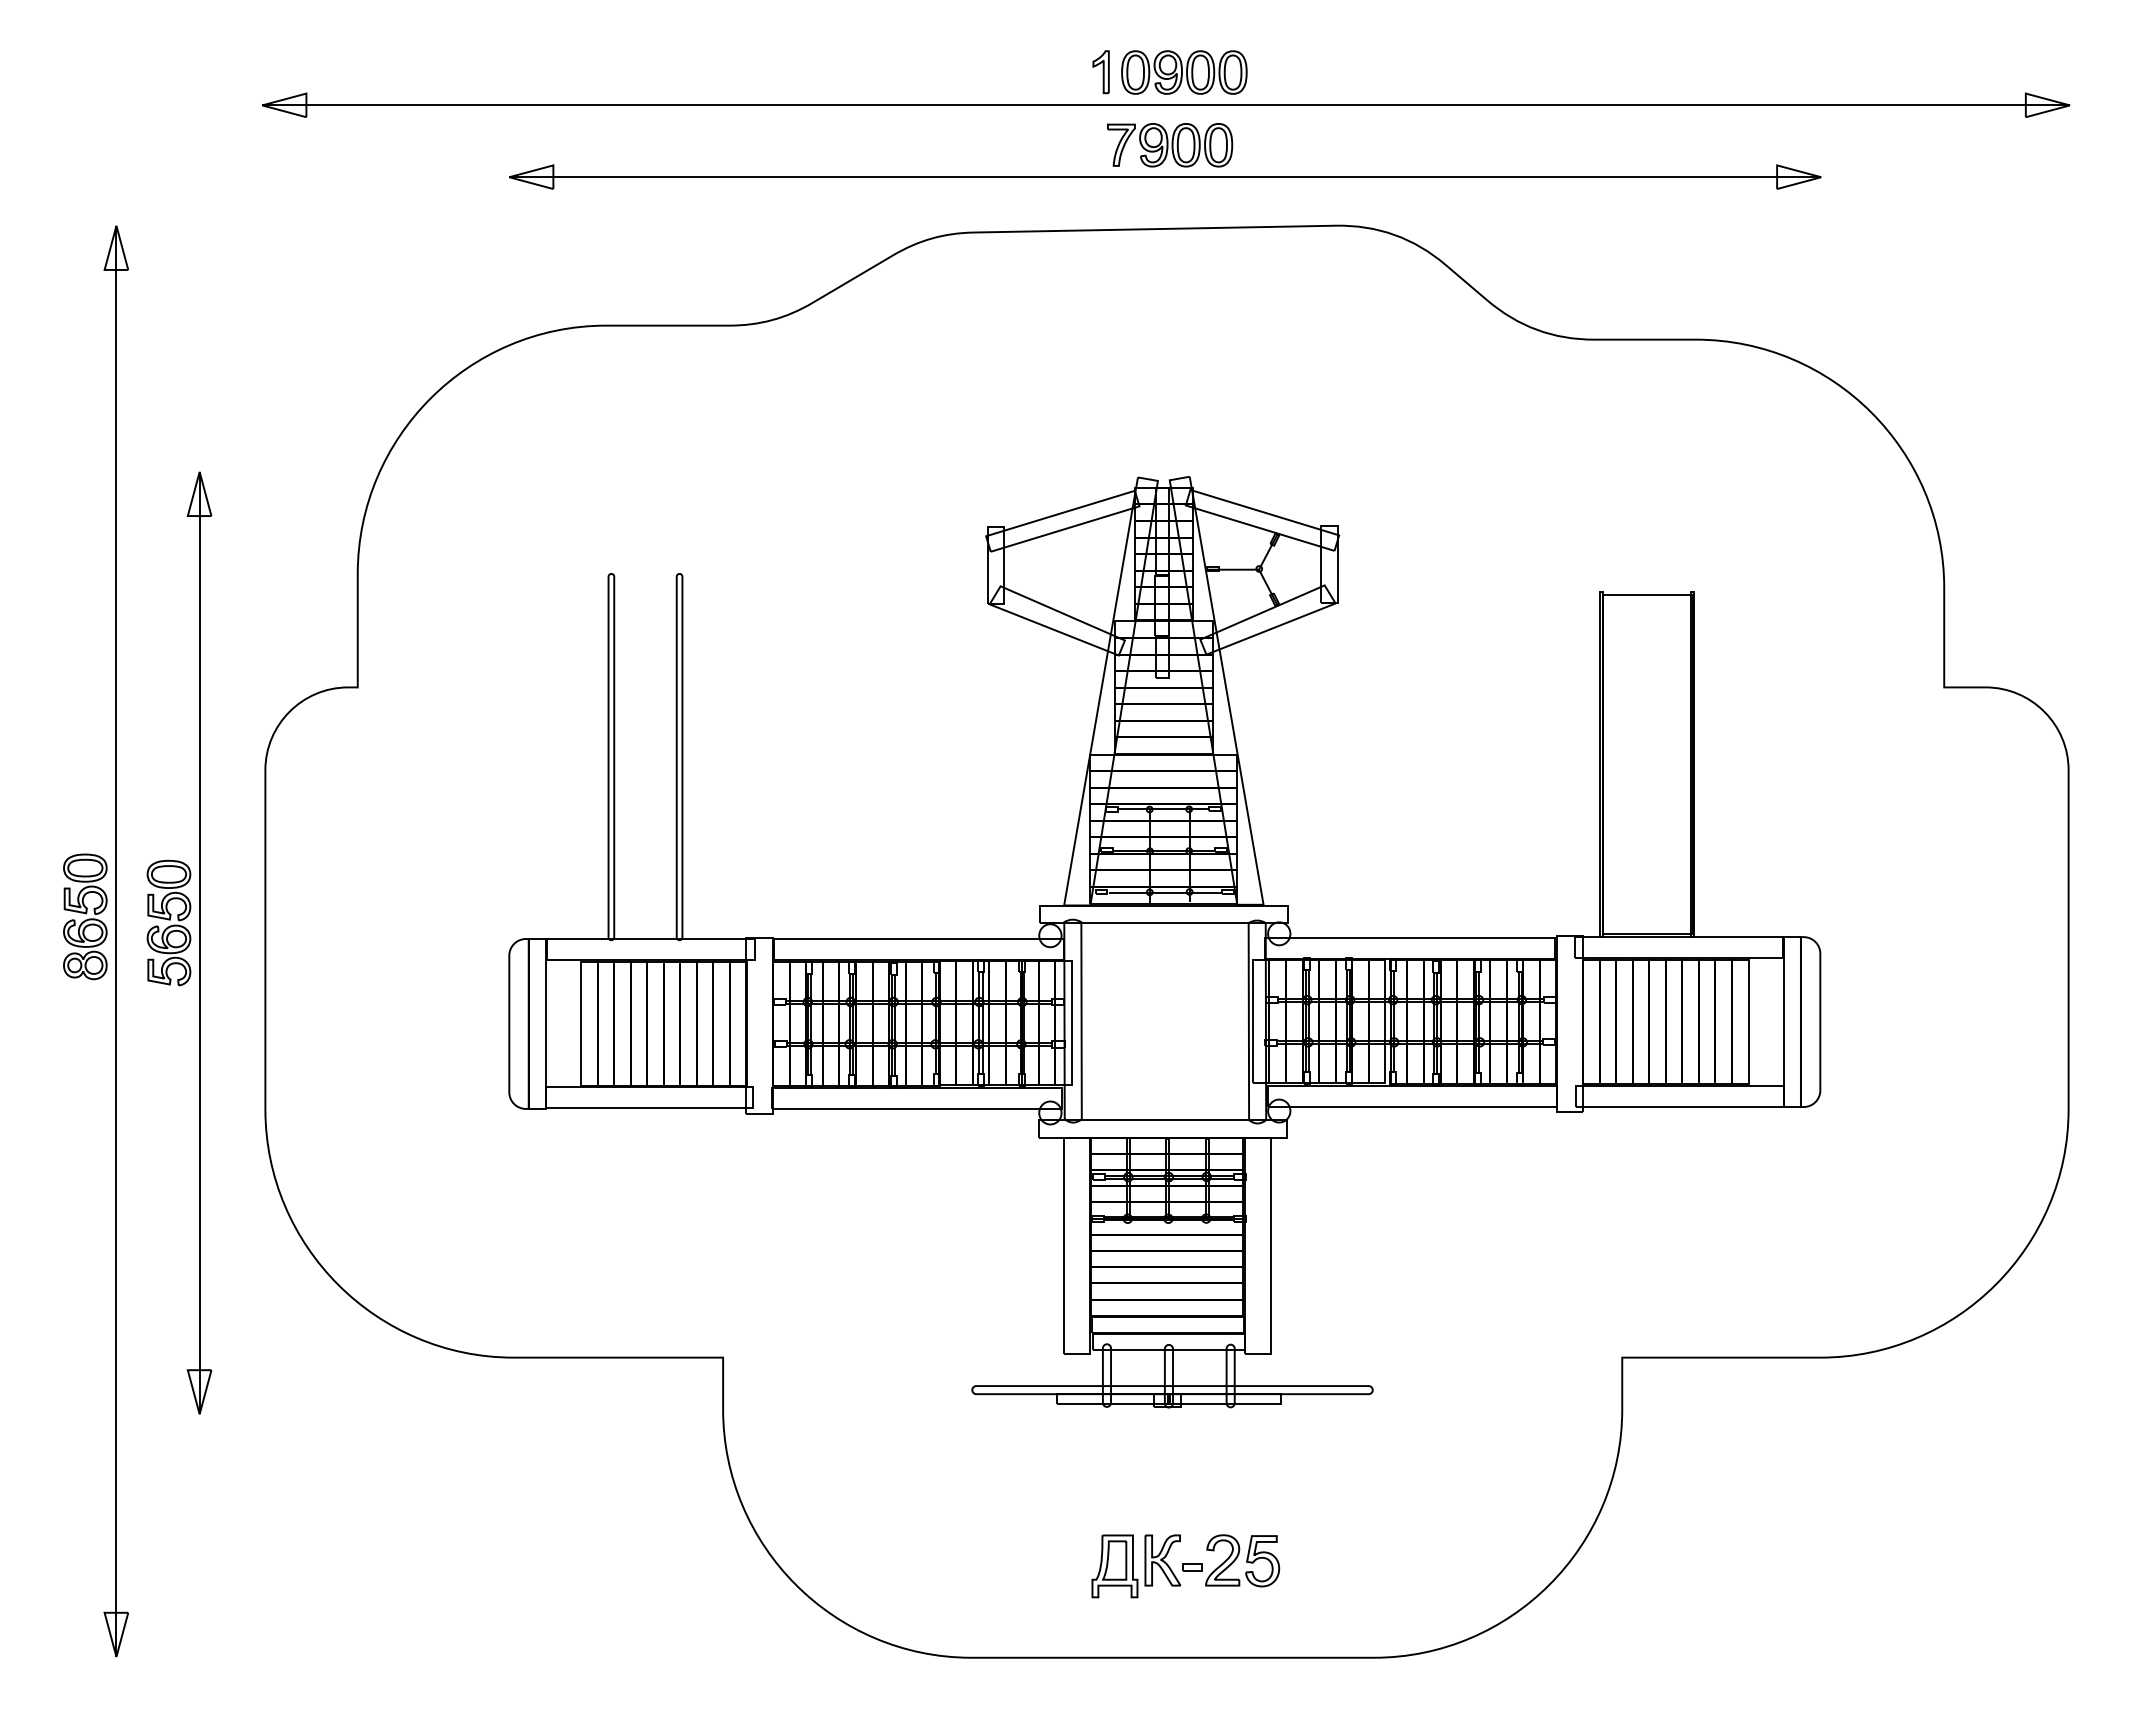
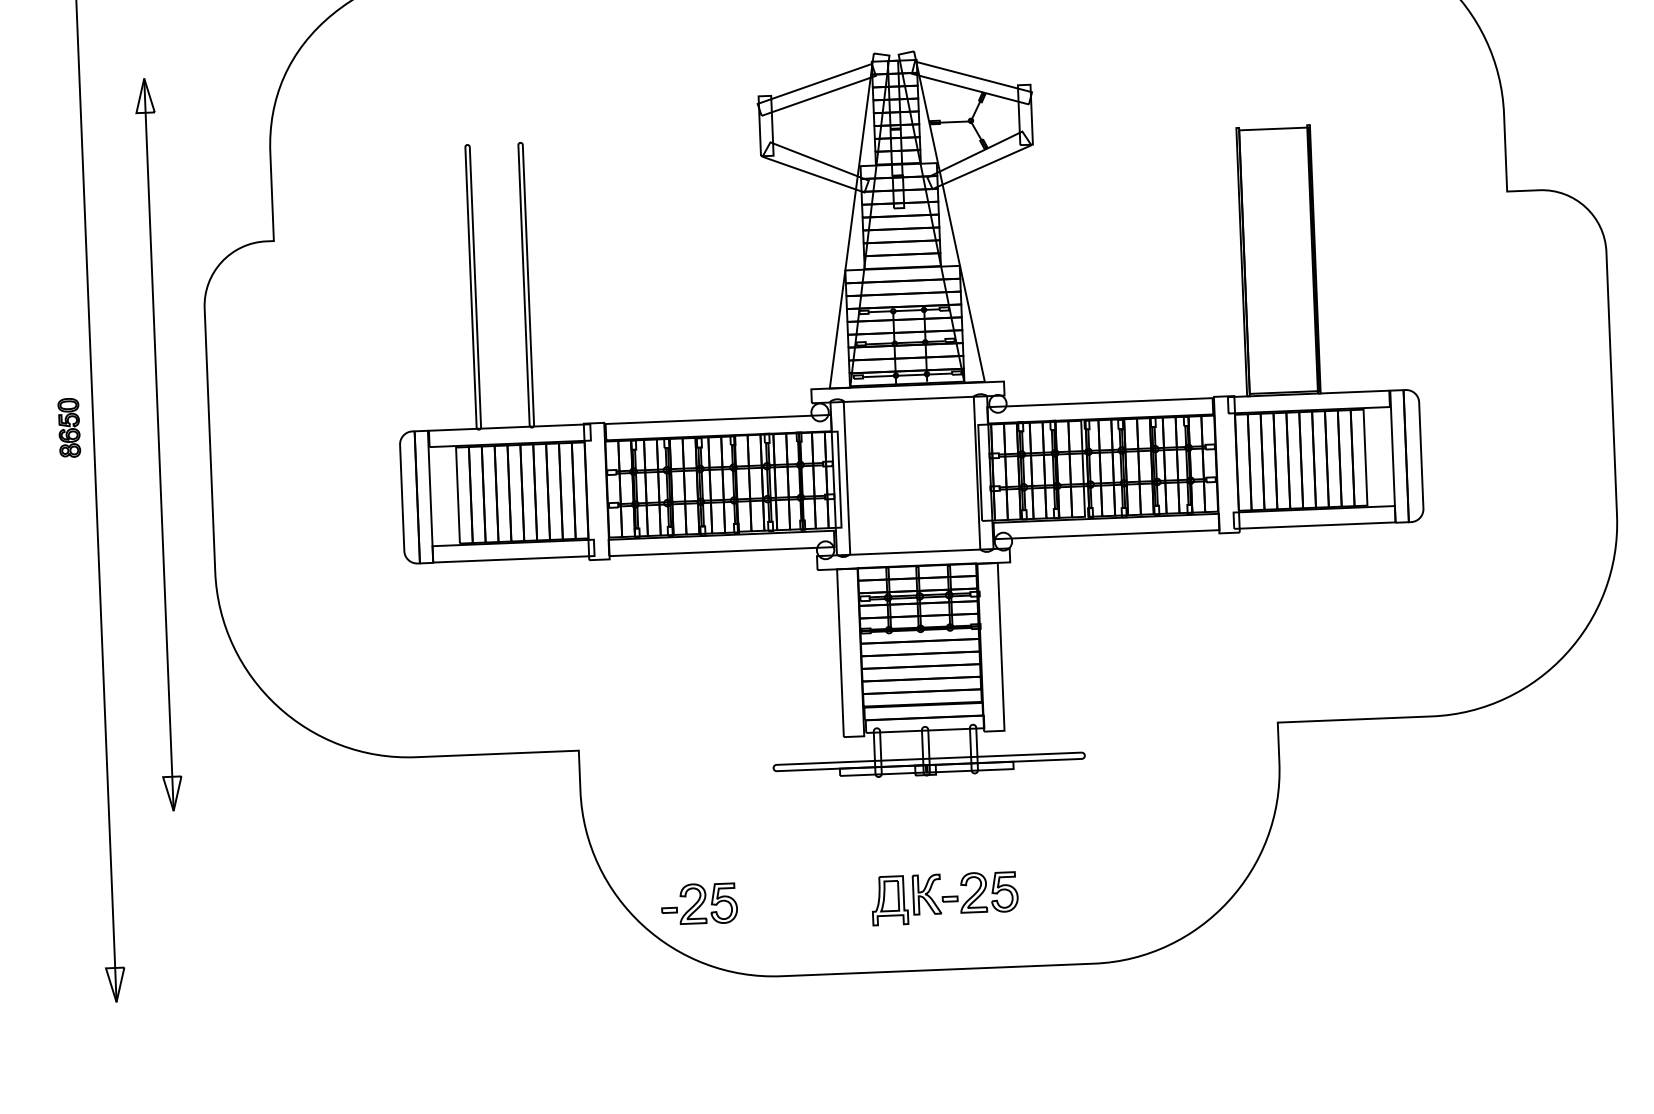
part: (85, 916) -> (69, 427), size x0.6
part: (168, 922) -> (134, 429), removed
part: (870, 1560) -> (699, 903), added

